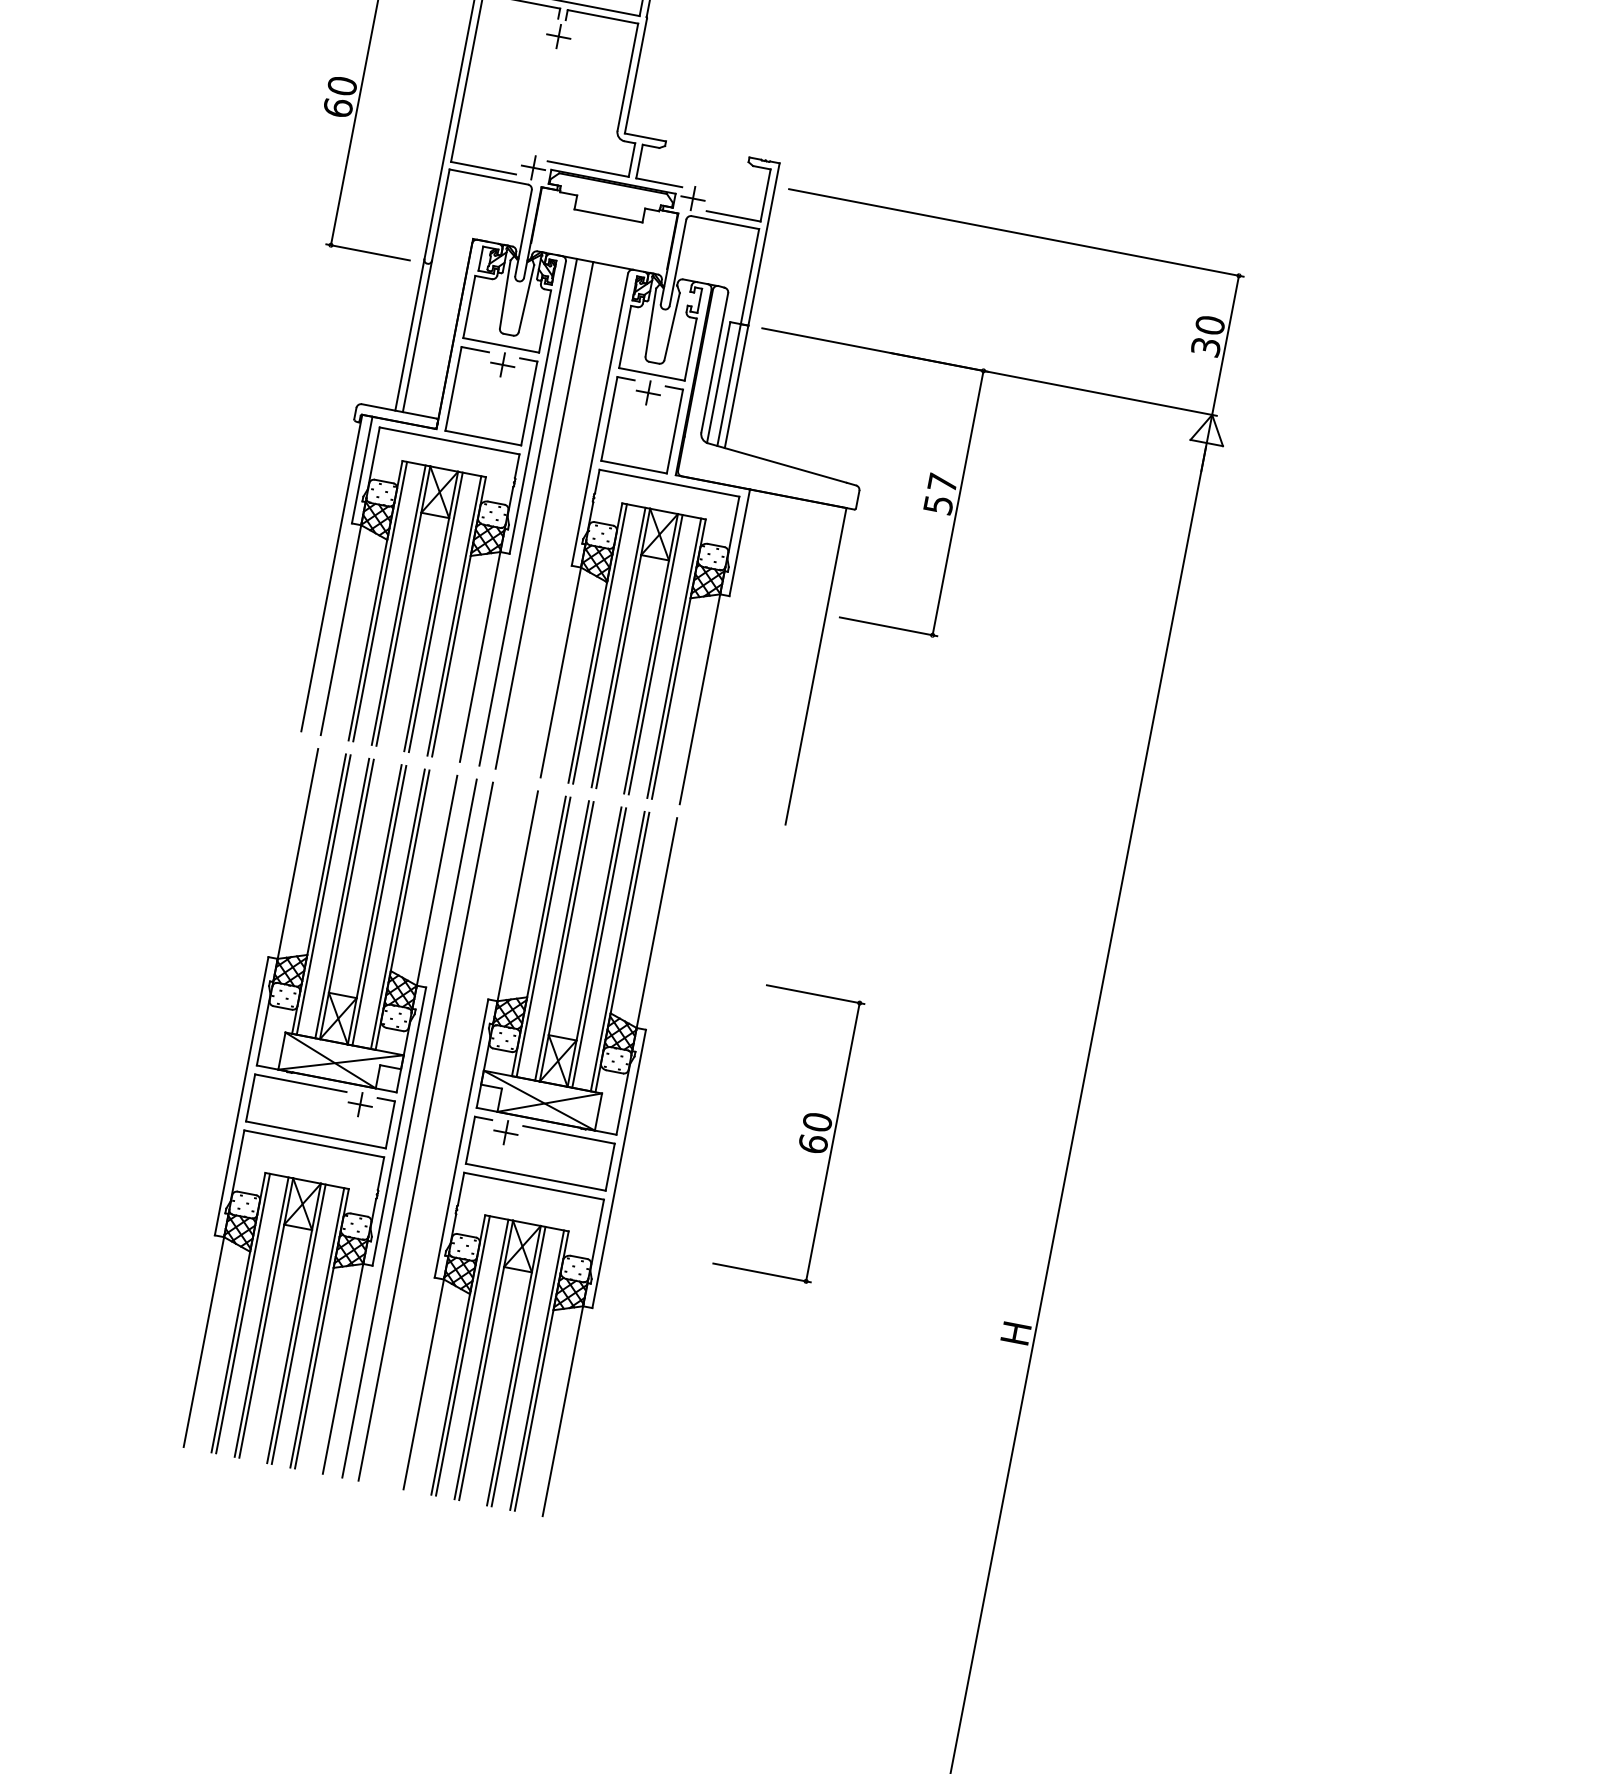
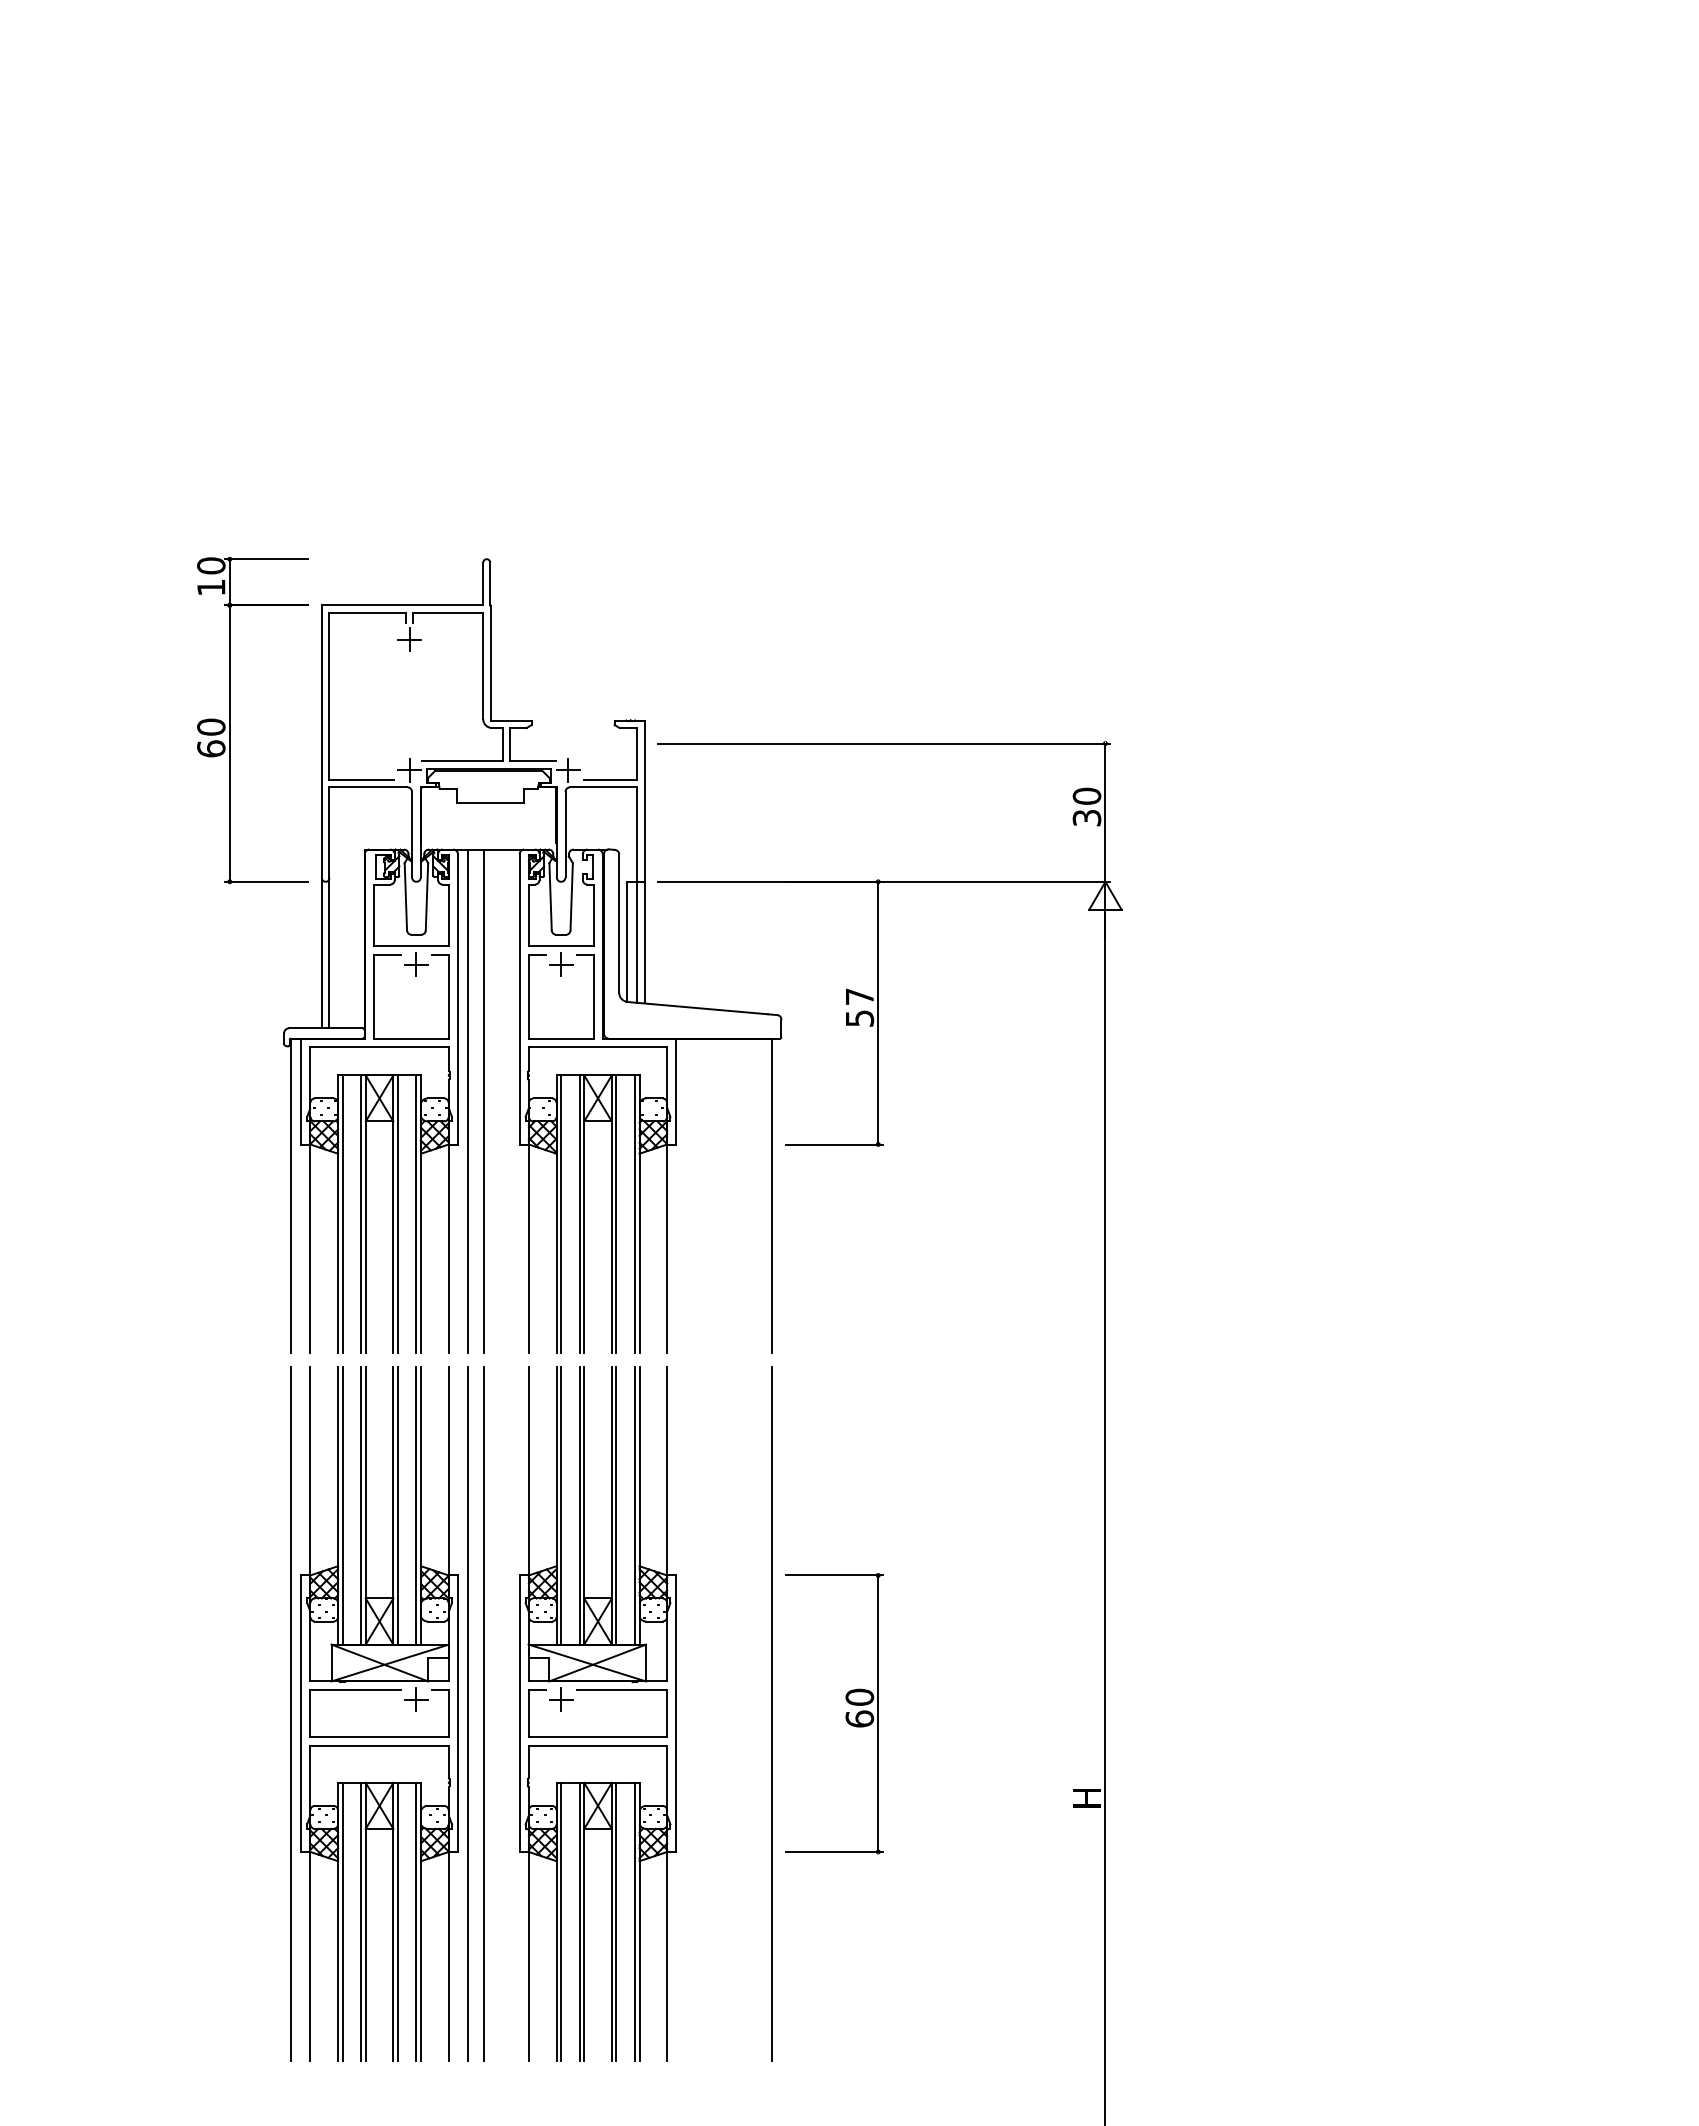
line: (230, 1093) -> (290, 1713), added
part: (799, 1136) -> (845, 1714), moved
line: (715, 1187) -> (772, 1713), added

